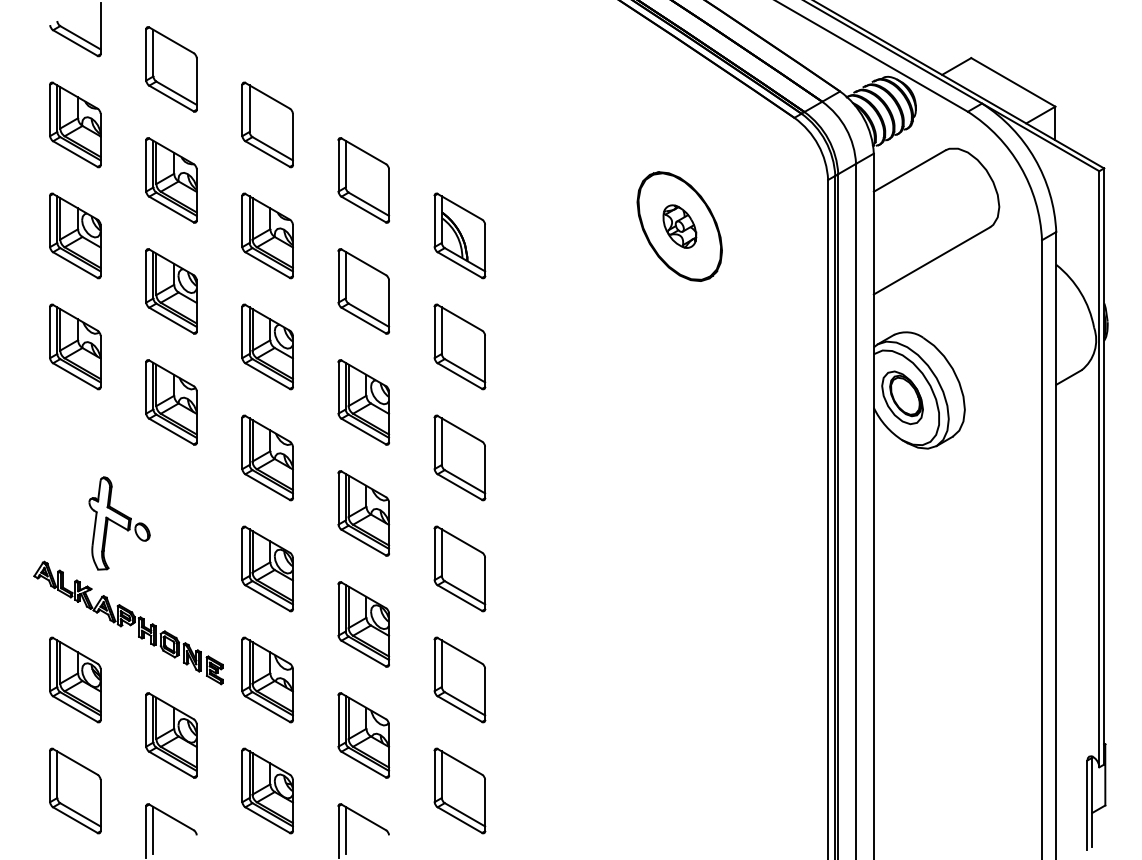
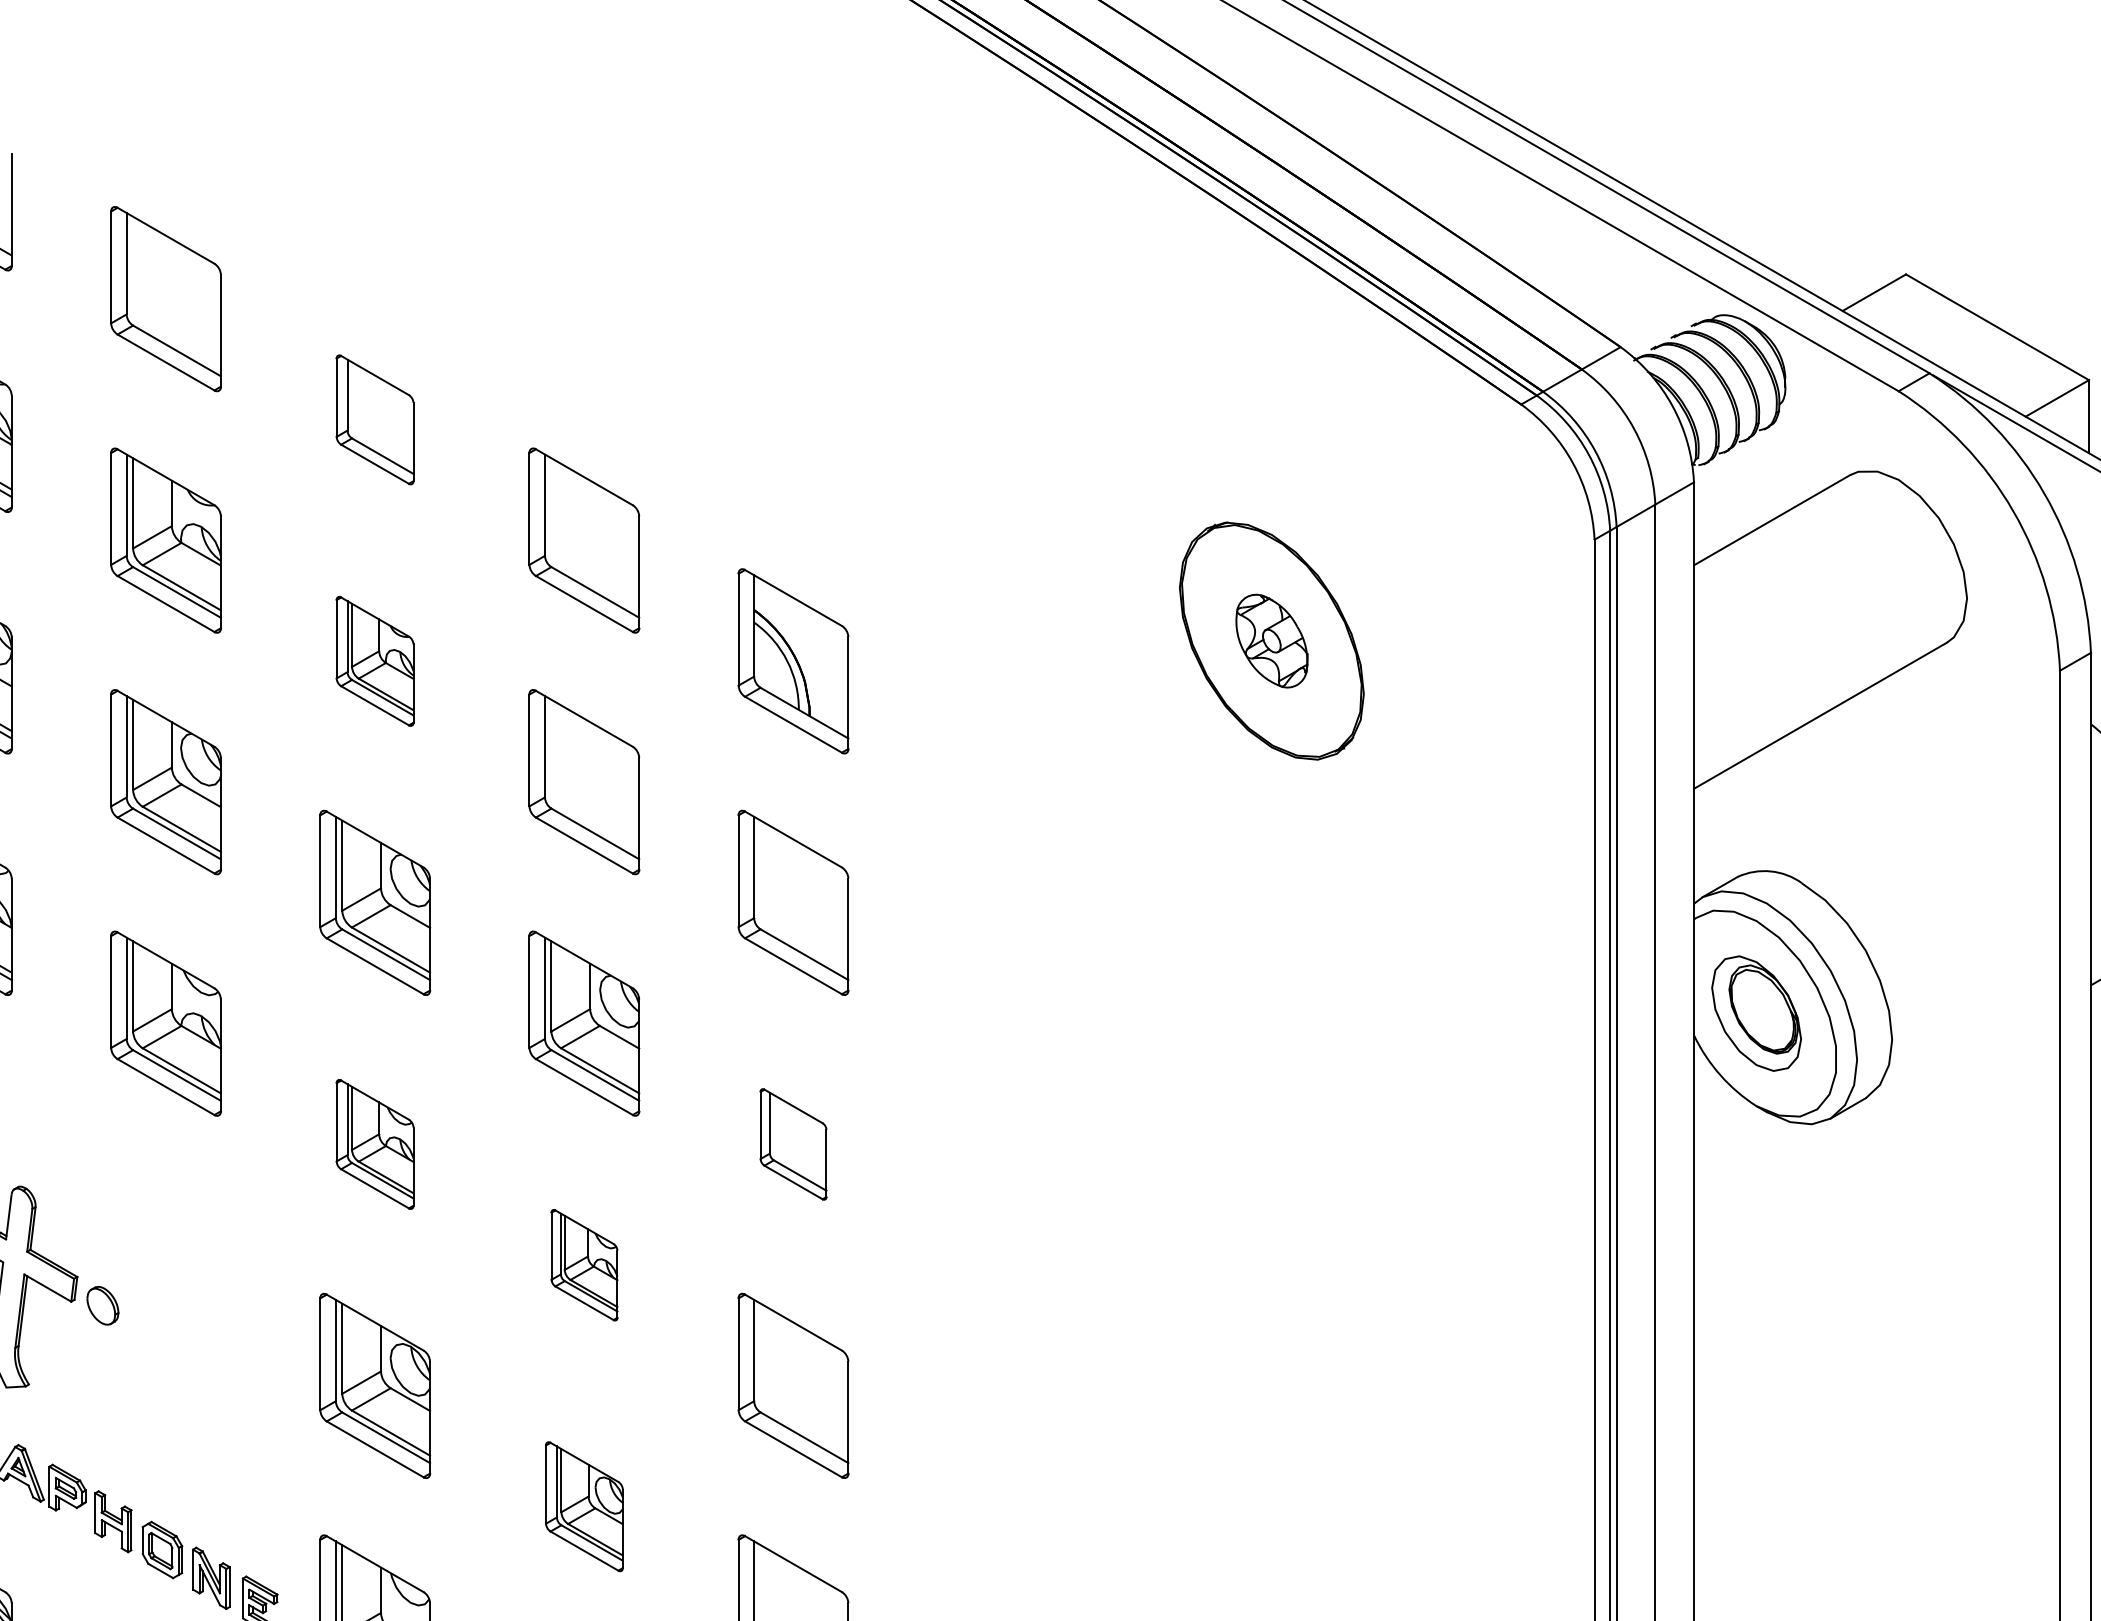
part: (267, 124) -> (374, 418), size x0.7
part: (267, 235) -> (374, 660), size x0.7
part: (267, 457) -> (374, 1143), size x0.7
part: (459, 457) -> (792, 1143), size x0.6
part: (363, 513) -> (583, 1265), size x0.6
part: (363, 624) -> (583, 1506), size x0.7

